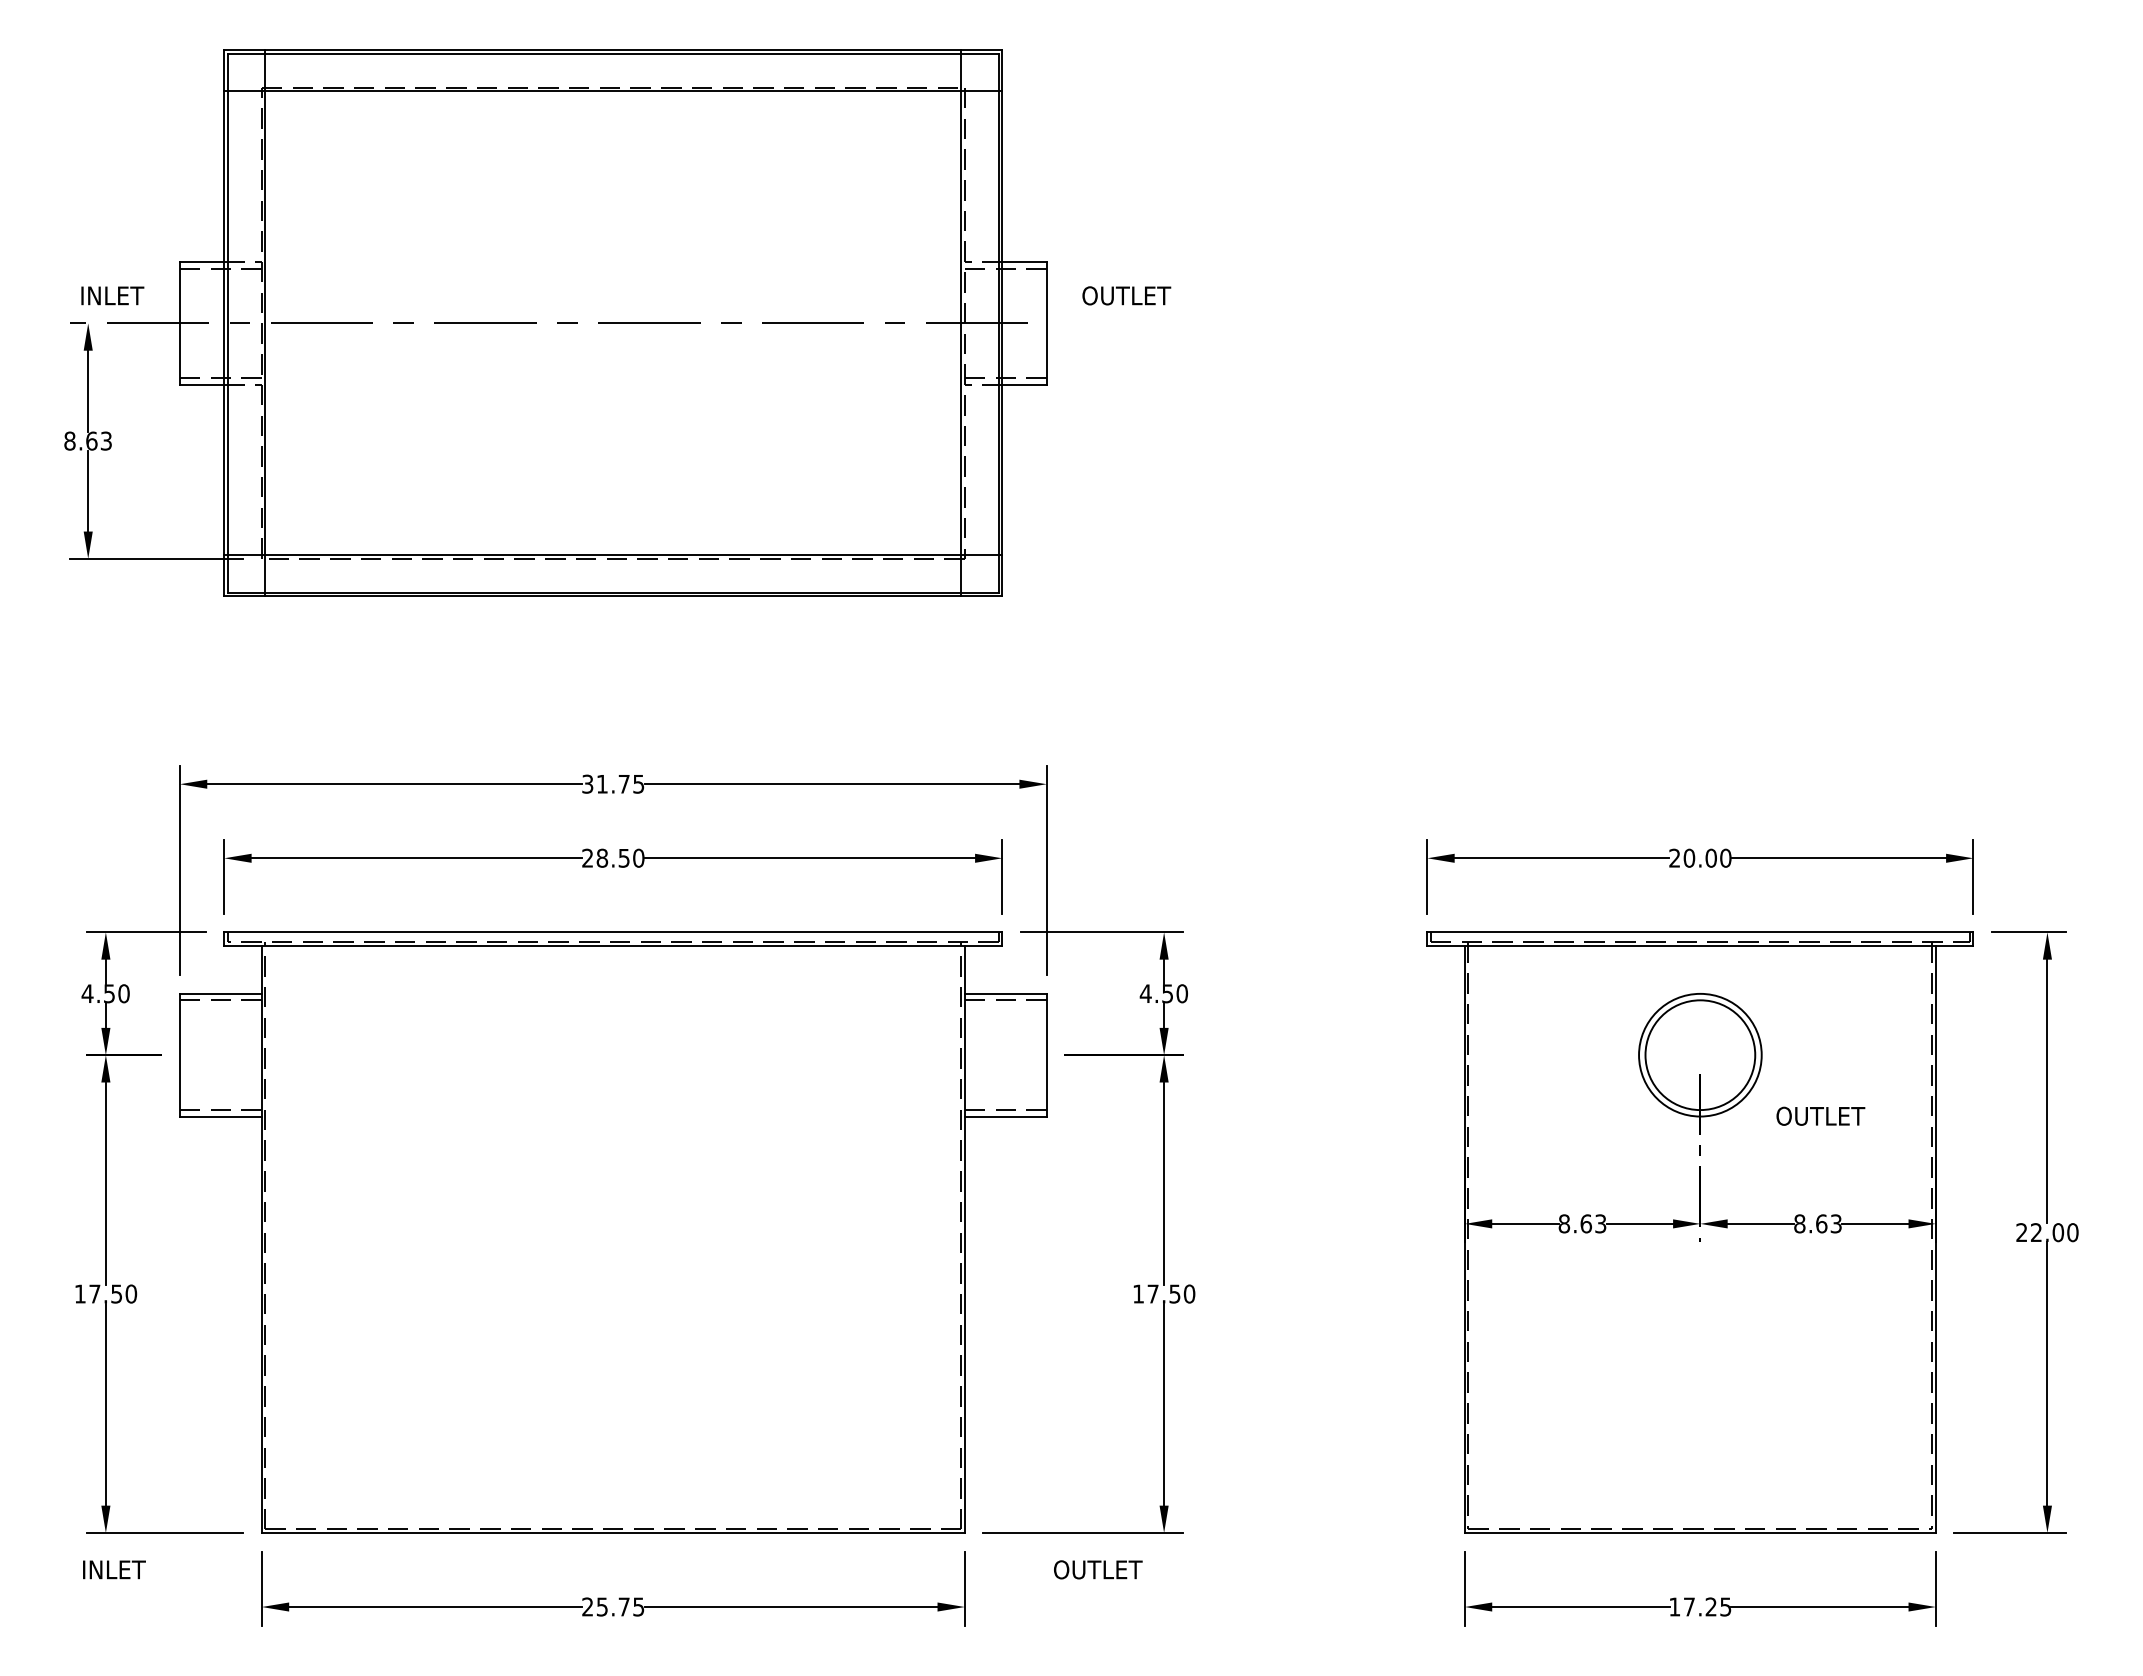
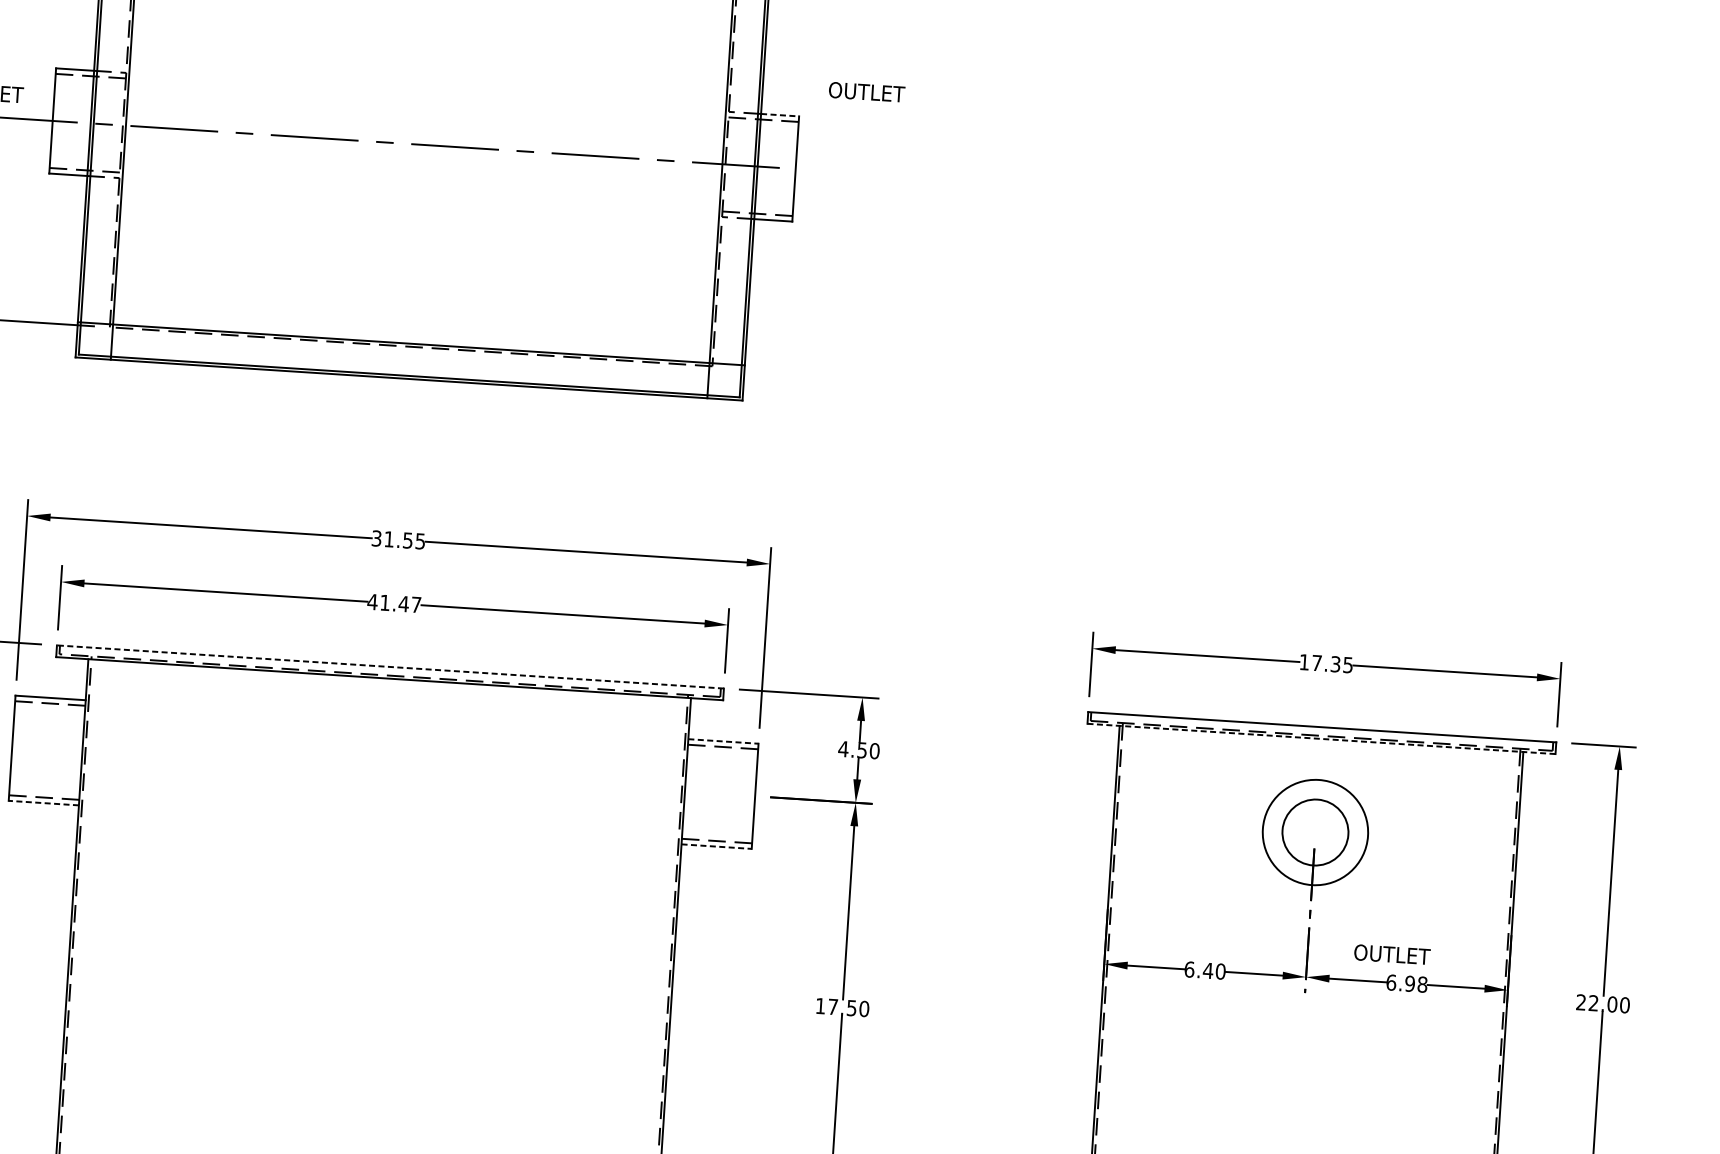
line: (1025, 262) -> (780, 115), solid -> dashed
text: (1126, 295) -> (866, 91), moved
text: (623, 784) -> (407, 540), 31.75 -> 31.55
text: (612, 857) -> (393, 602), 28.50 -> 41.47
text: (1700, 857) -> (1326, 663), 20.00 -> 17.35
line: (612, 932) -> (389, 667), solid -> dashed
line: (1700, 946) -> (1321, 739), solid -> dashed
line: (1005, 993) -> (723, 741), solid -> dashed
circle: (1700, 1055) -> (1315, 832), size x0.7
text: (1820, 1115) -> (1392, 953), moved
line: (220, 1116) -> (43, 803), solid -> dashed
line: (1005, 1116) -> (716, 846), solid -> dashed
text: (1582, 1223) -> (1205, 970), 8.63 -> 6.40
text: (1817, 1223) -> (1406, 983), 8.63 -> 6.98

